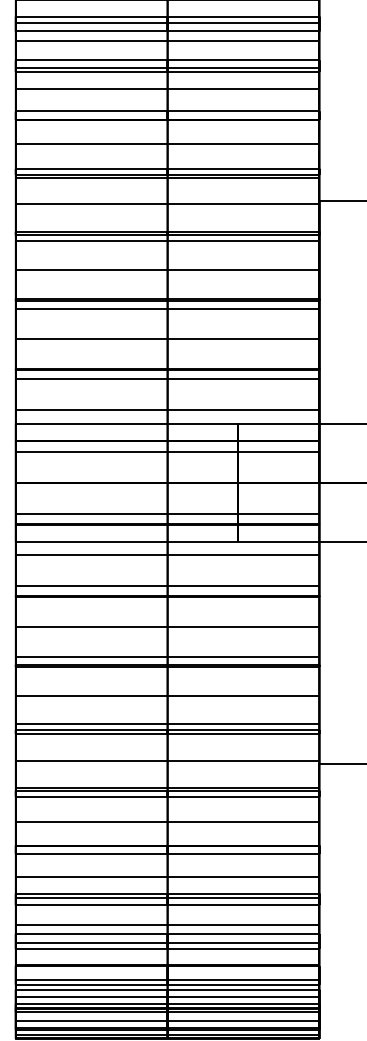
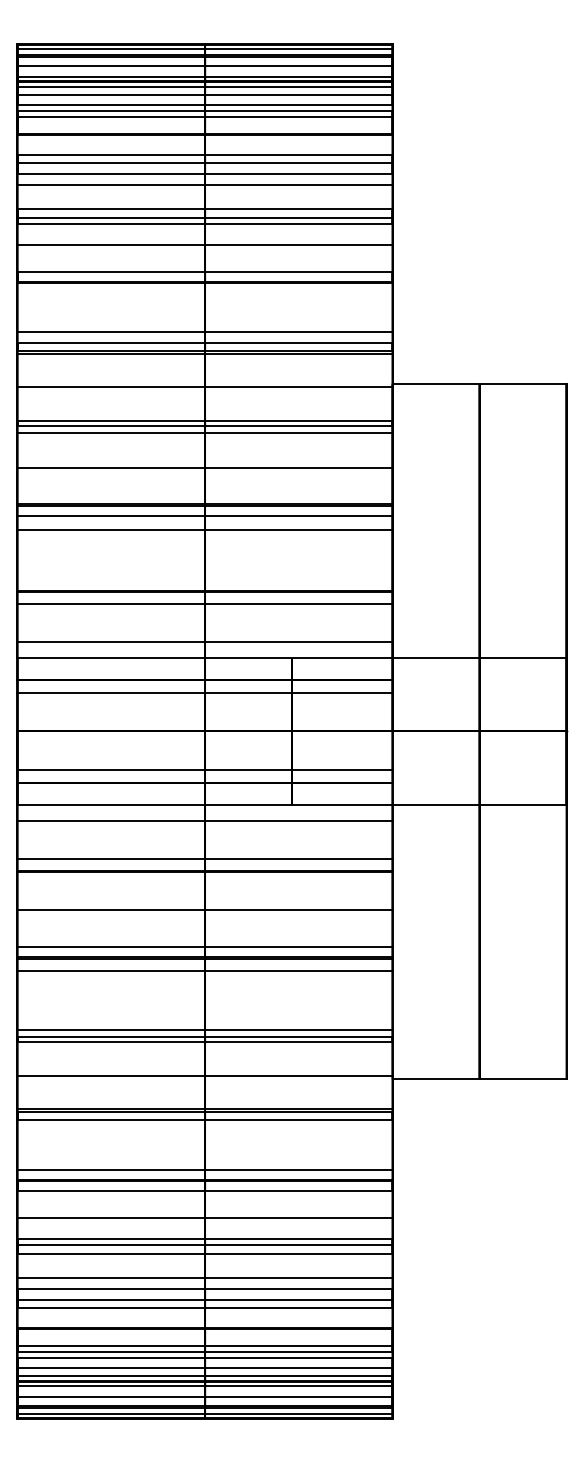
line: (167, 143) -> (204, 332), moved
line: (167, 338) -> (204, 530), moved
line: (167, 696) -> (204, 971), moved
line: (167, 821) -> (204, 1169), moved

